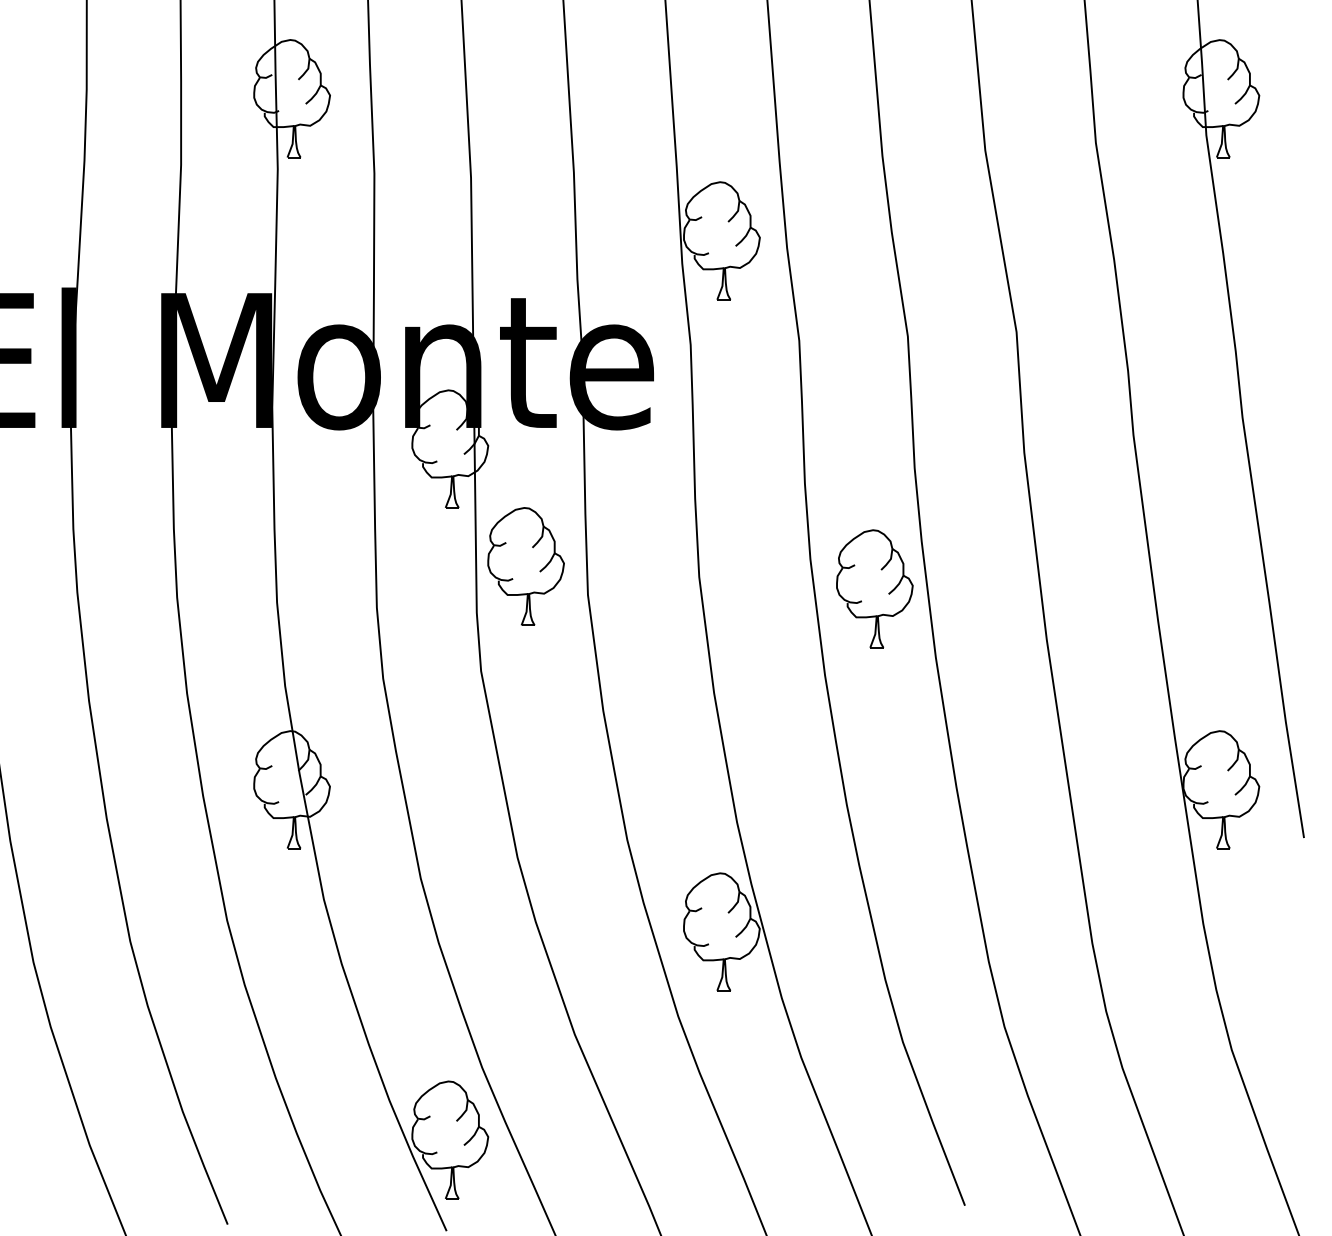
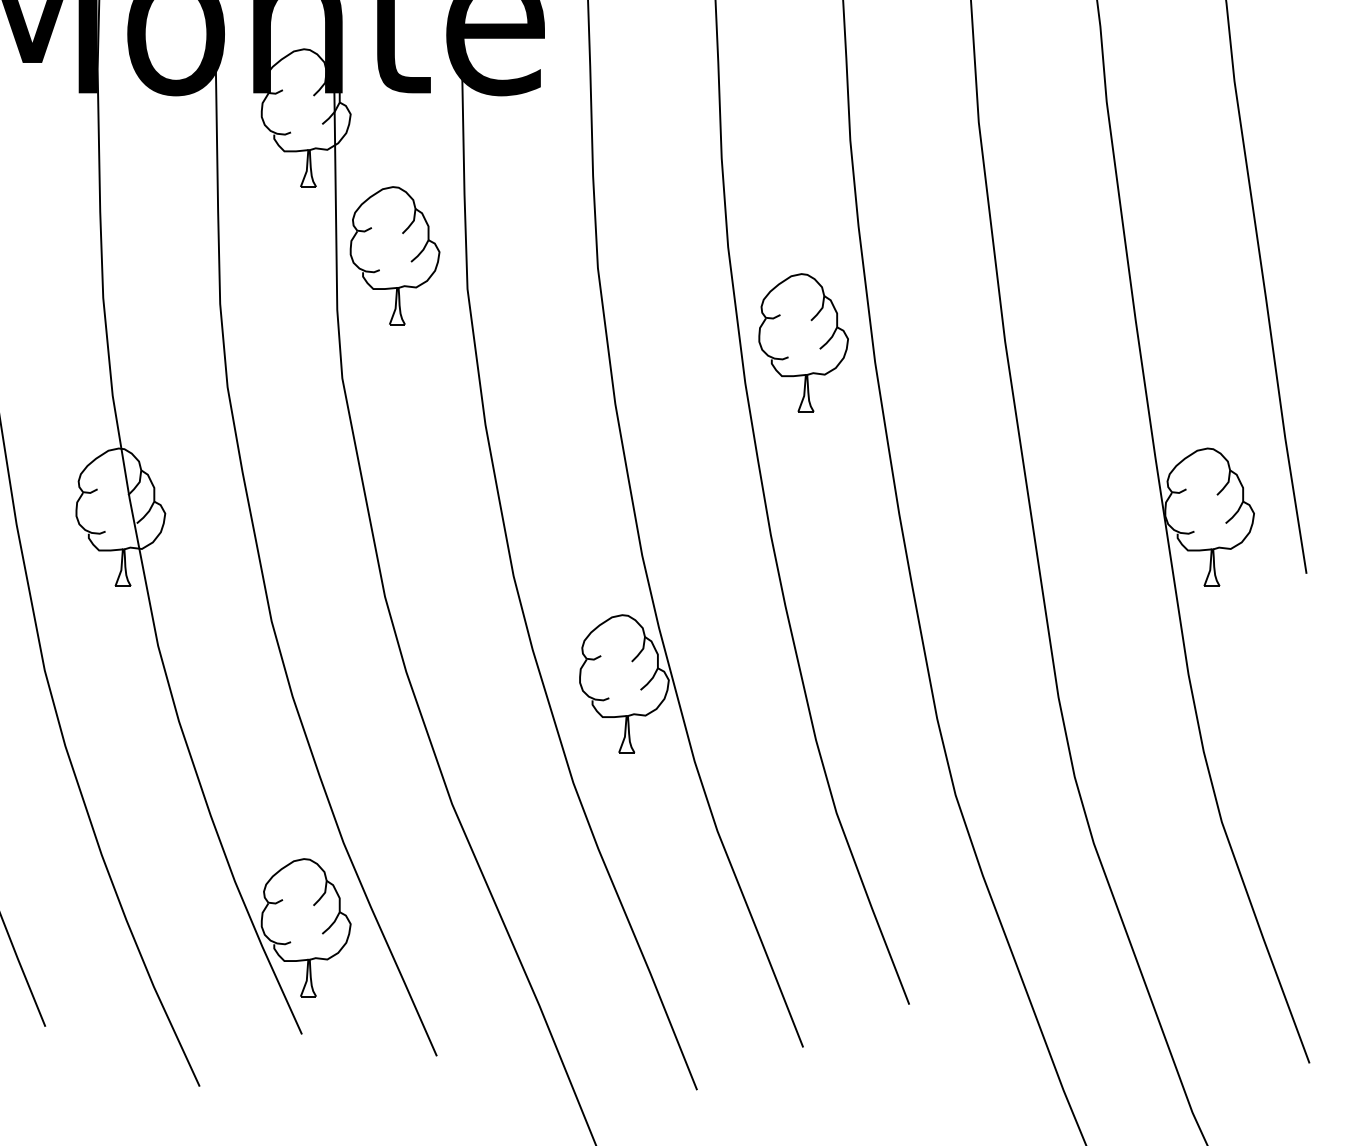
part: (874, 588) -> (803, 342), moved

